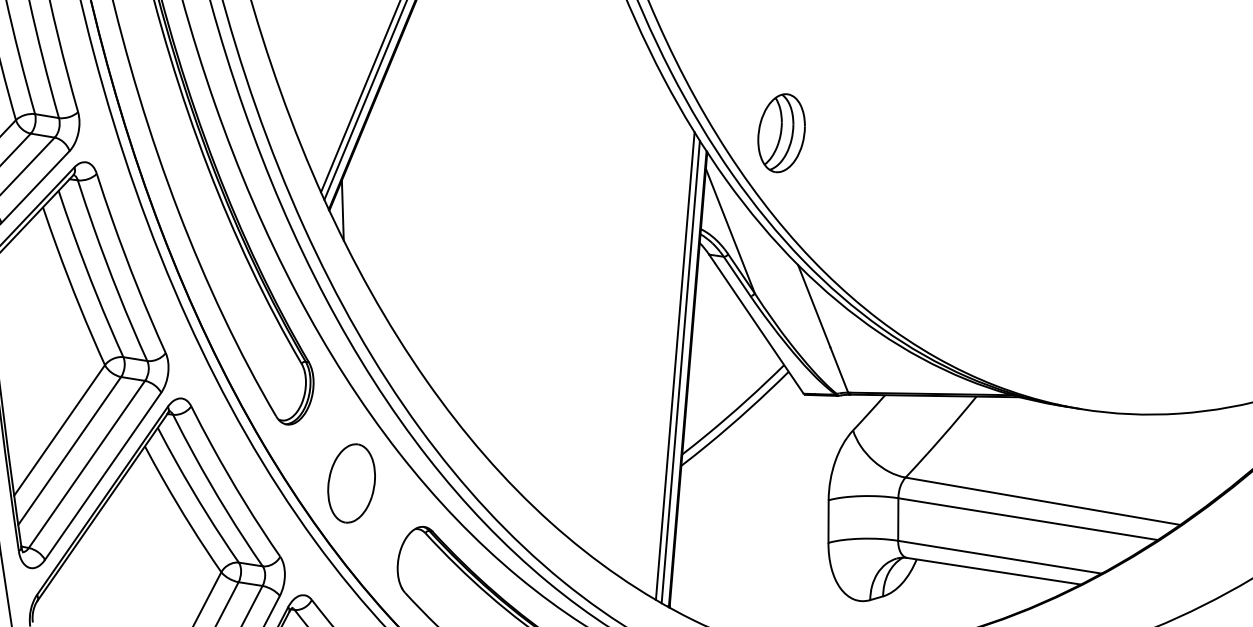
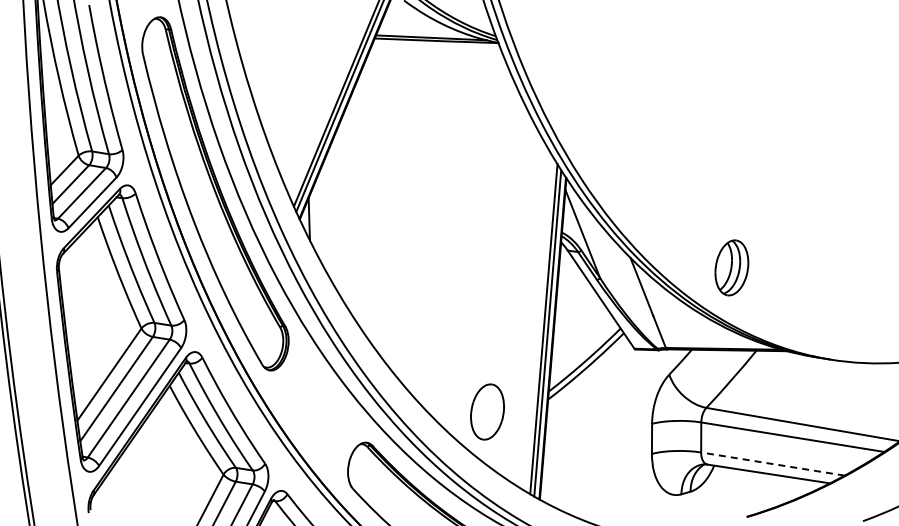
part: (781, 132) -> (731, 267), moved
part: (351, 482) -> (487, 411), moved
line: (999, 557) -> (772, 464), solid -> dashed

